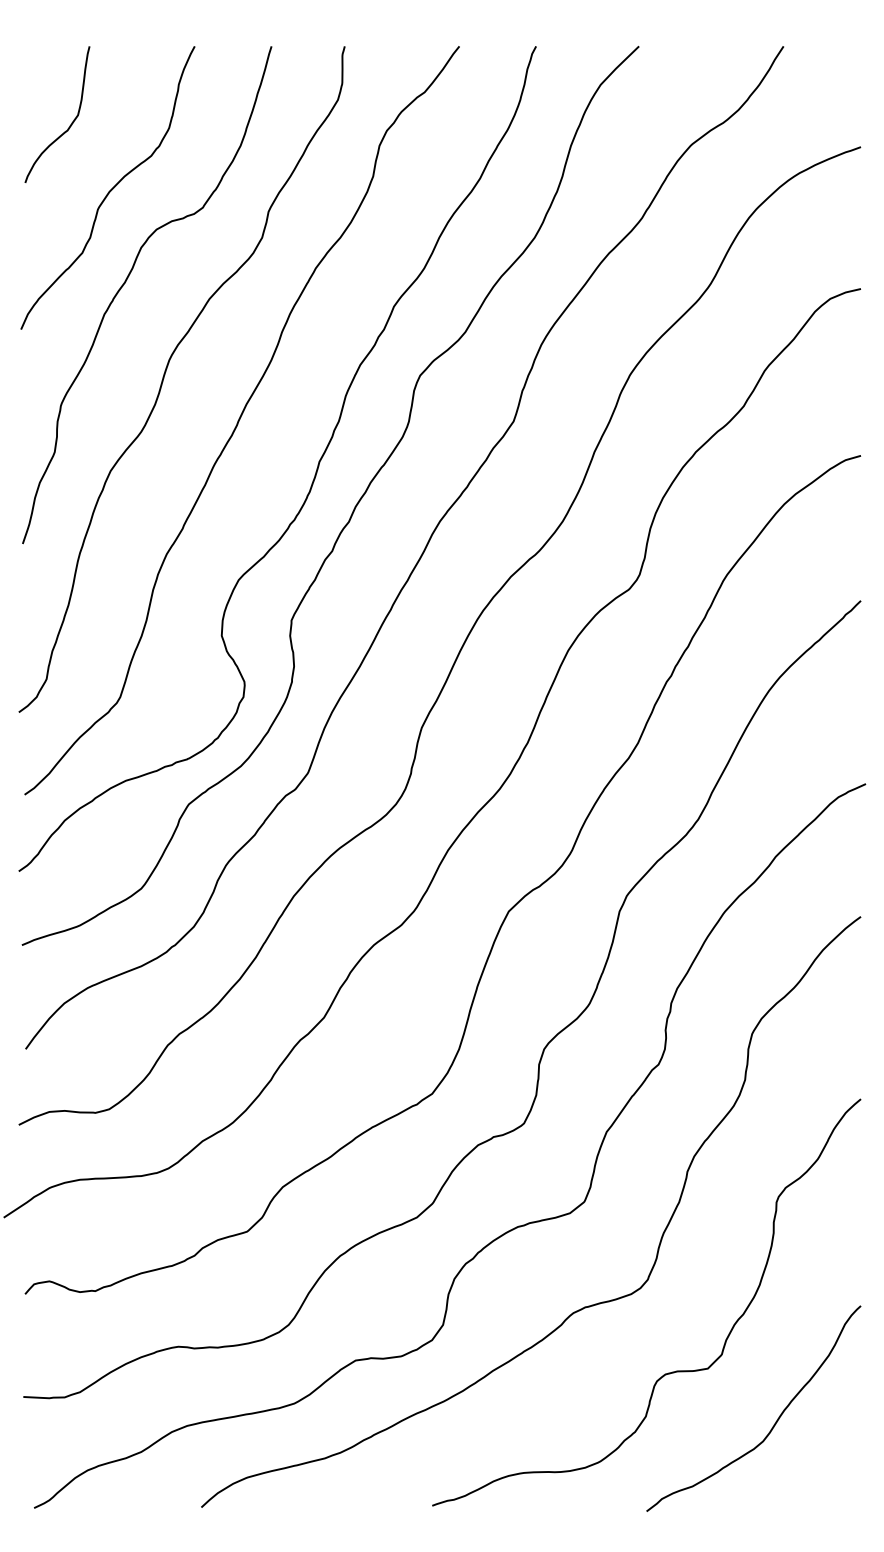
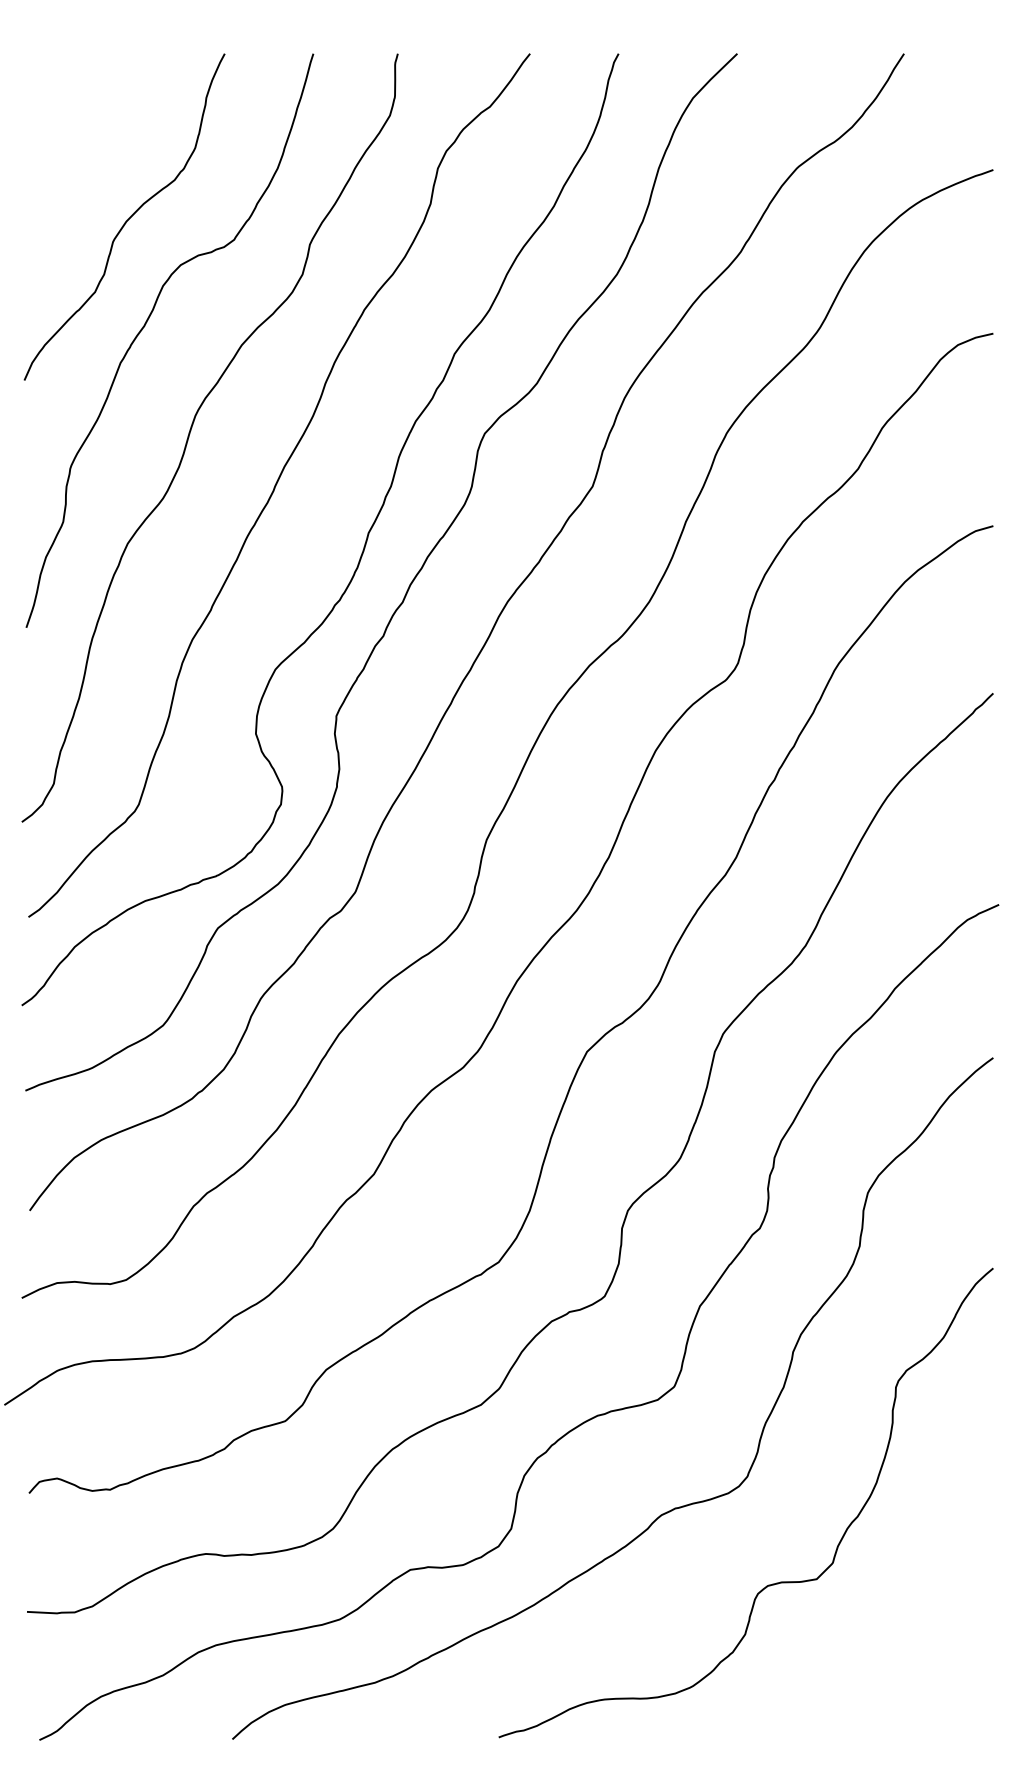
curve: (70, 124) -> (81, 143), removed
curve: (774, 1423) -> (893, 1642), removed

